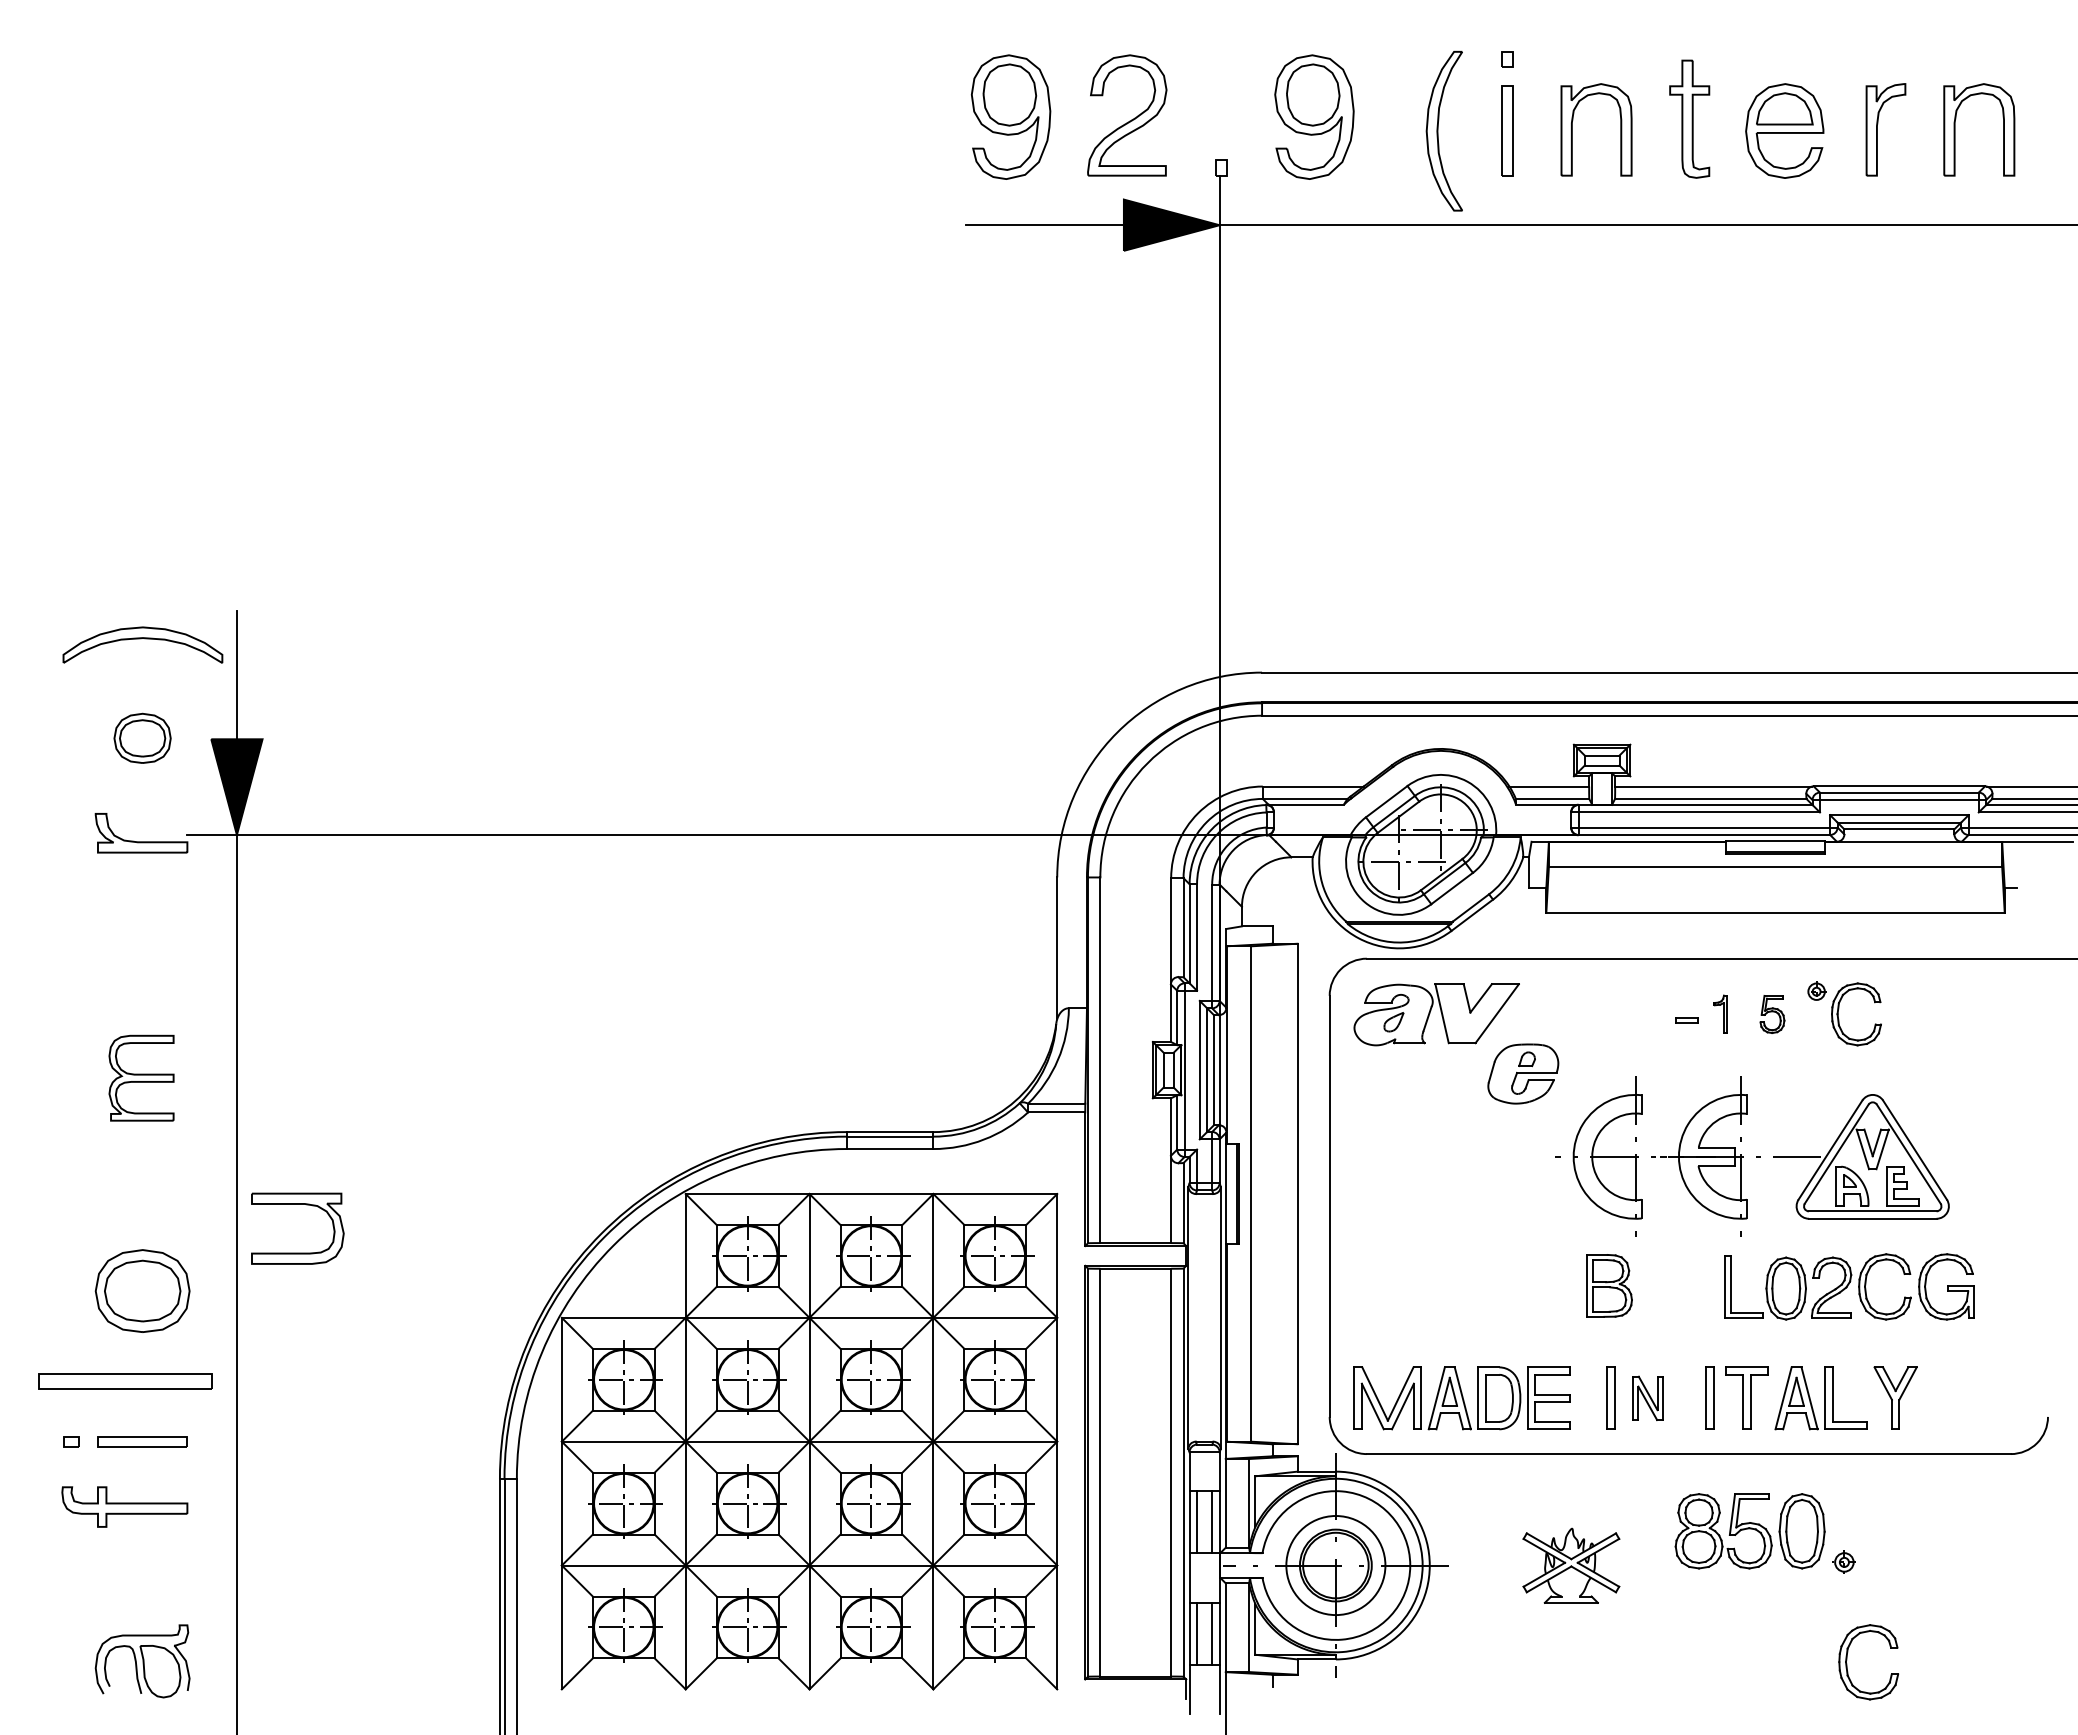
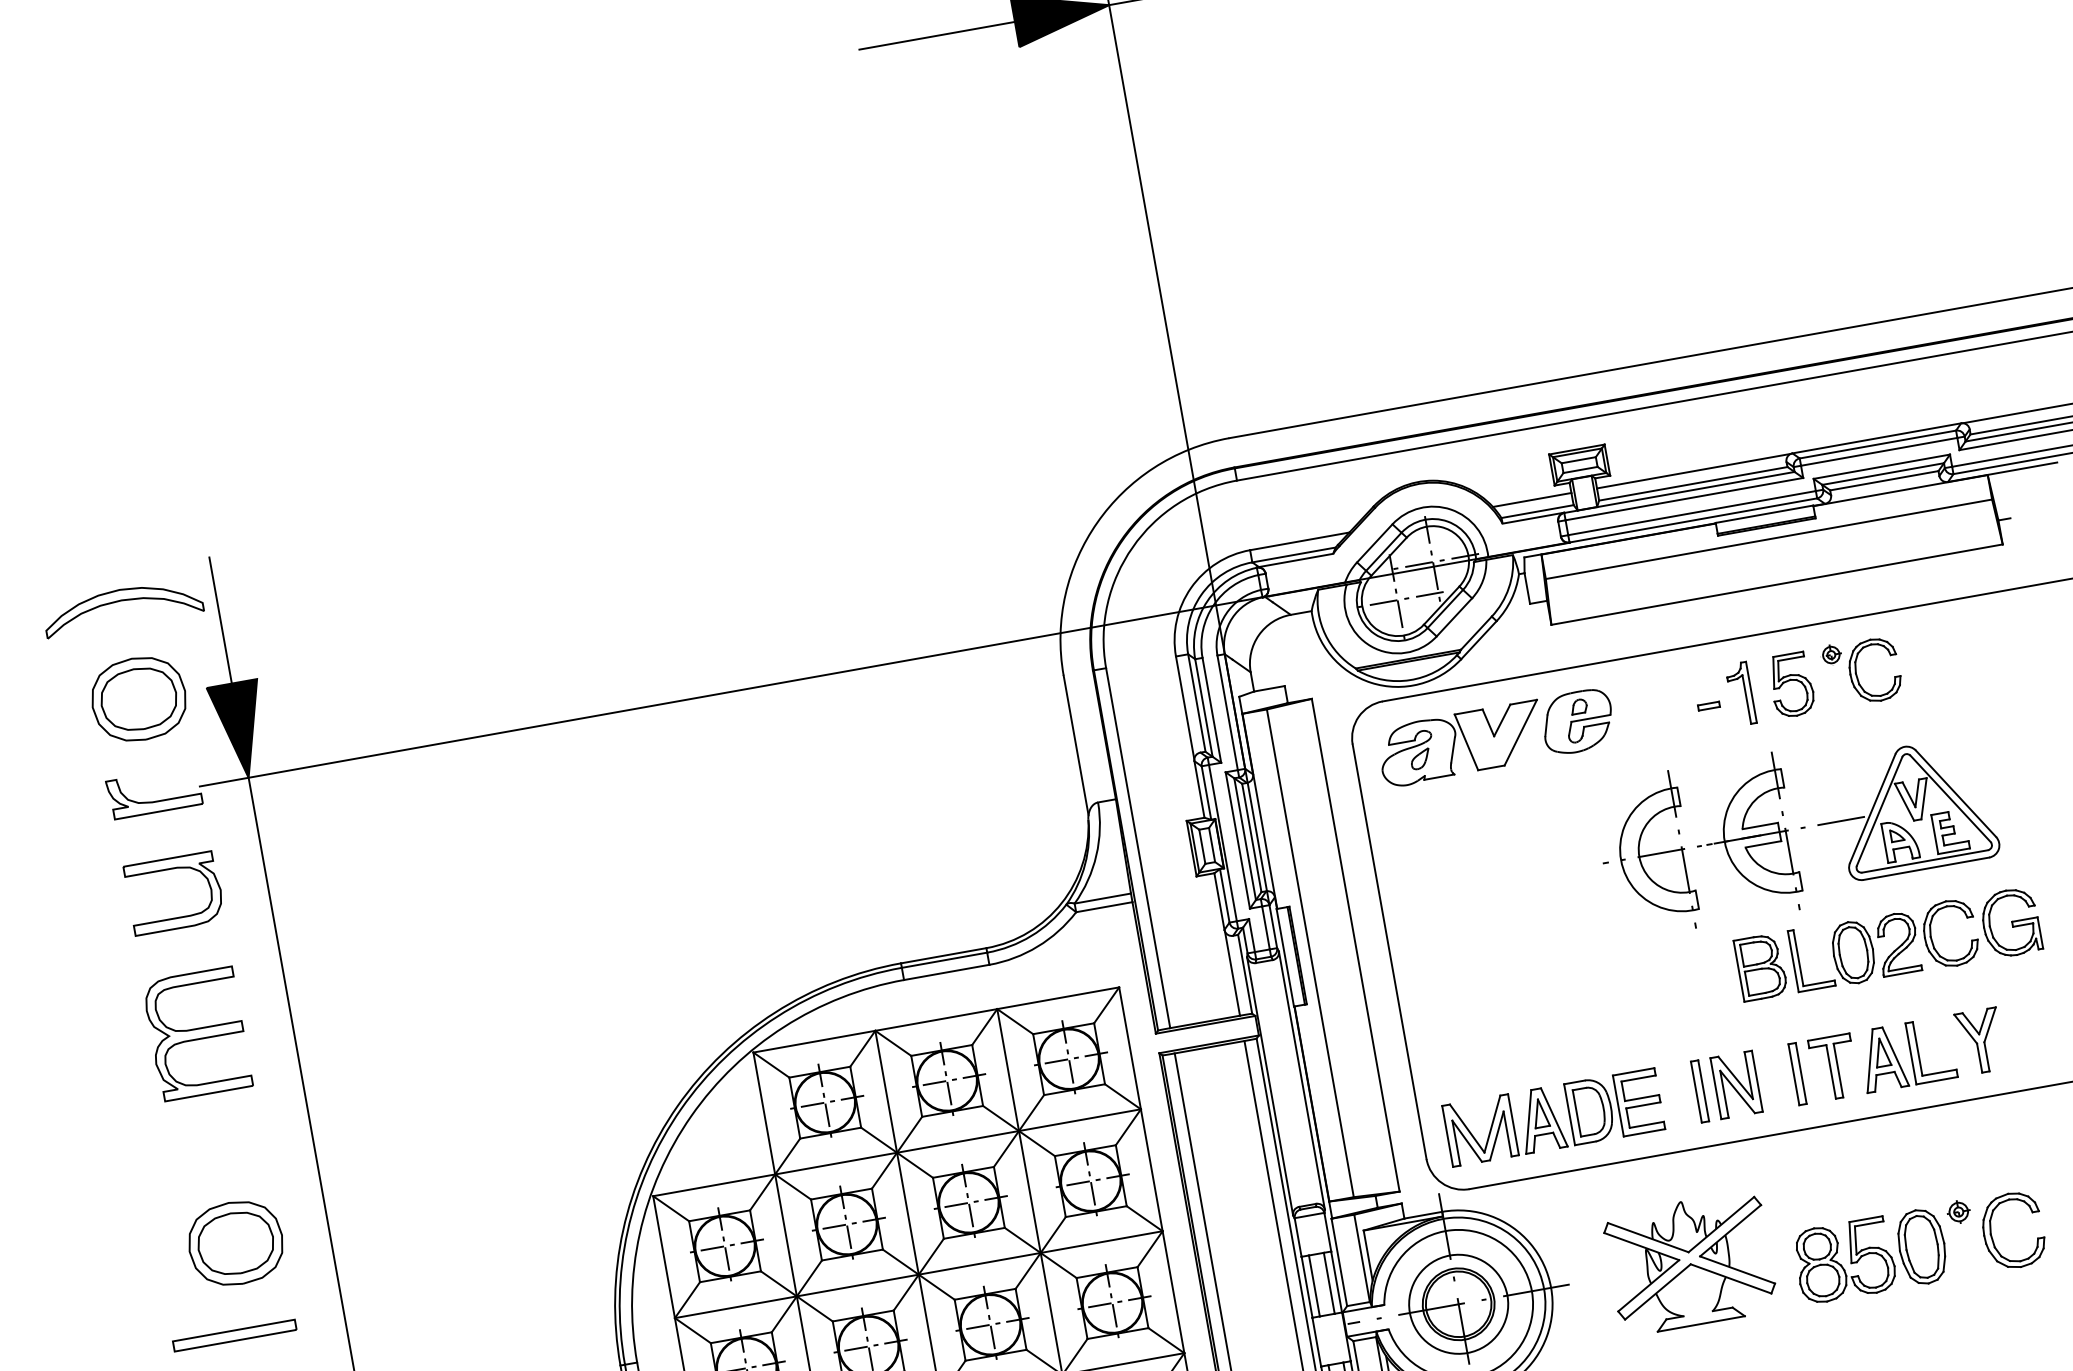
part: (142, 738) -> (138, 699), size x1.67
part: (1720, 1013) -> (1740, 693), size x1.67
part: (1772, 1014) -> (1791, 685), size x1.67
part: (1523, 1073) -> (1577, 721), moved
part: (141, 1077) -> (197, 1033), size x1.43
part: (297, 1204) -> (170, 869), moved
part: (1609, 1285) -> (1760, 967), moved
part: (125, 1381) -> (234, 1335), size x0.71
part: (1647, 1398) -> (1736, 1085), size x1.43
part: (1749, 1531) -> (1870, 1256), moved
part: (1571, 1565) -> (1690, 1262), size x1.67
part: (1847, 1663) -> (1992, 1235), moved

